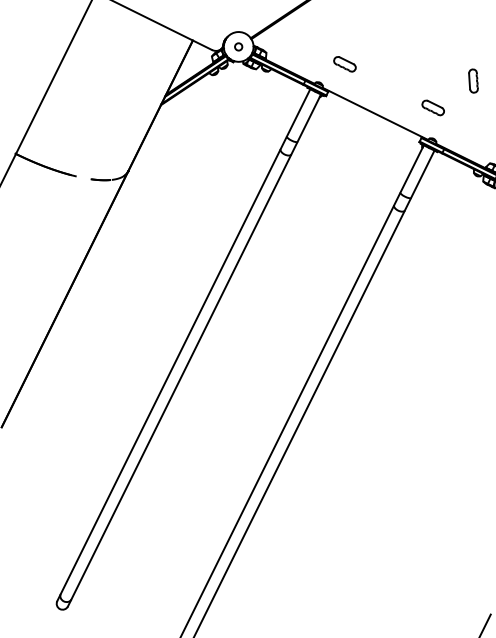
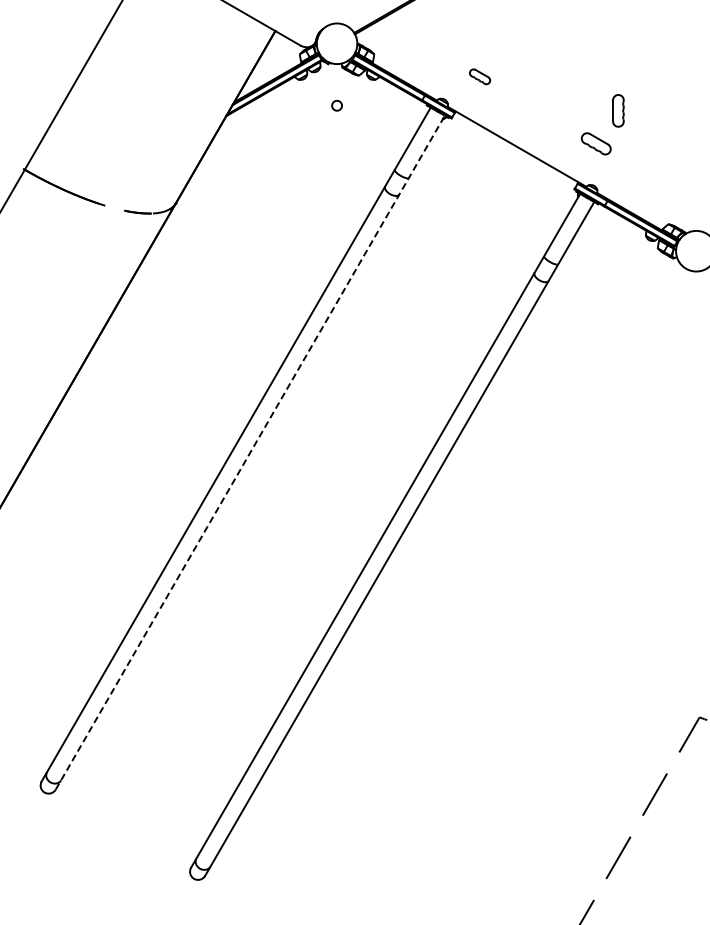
circle: (238, 46) -> (336, 105), moved
part: (344, 64) -> (479, 76), size x0.7
part: (473, 80) -> (618, 110), moved
line: (194, 350) -> (250, 452), solid -> dashed

